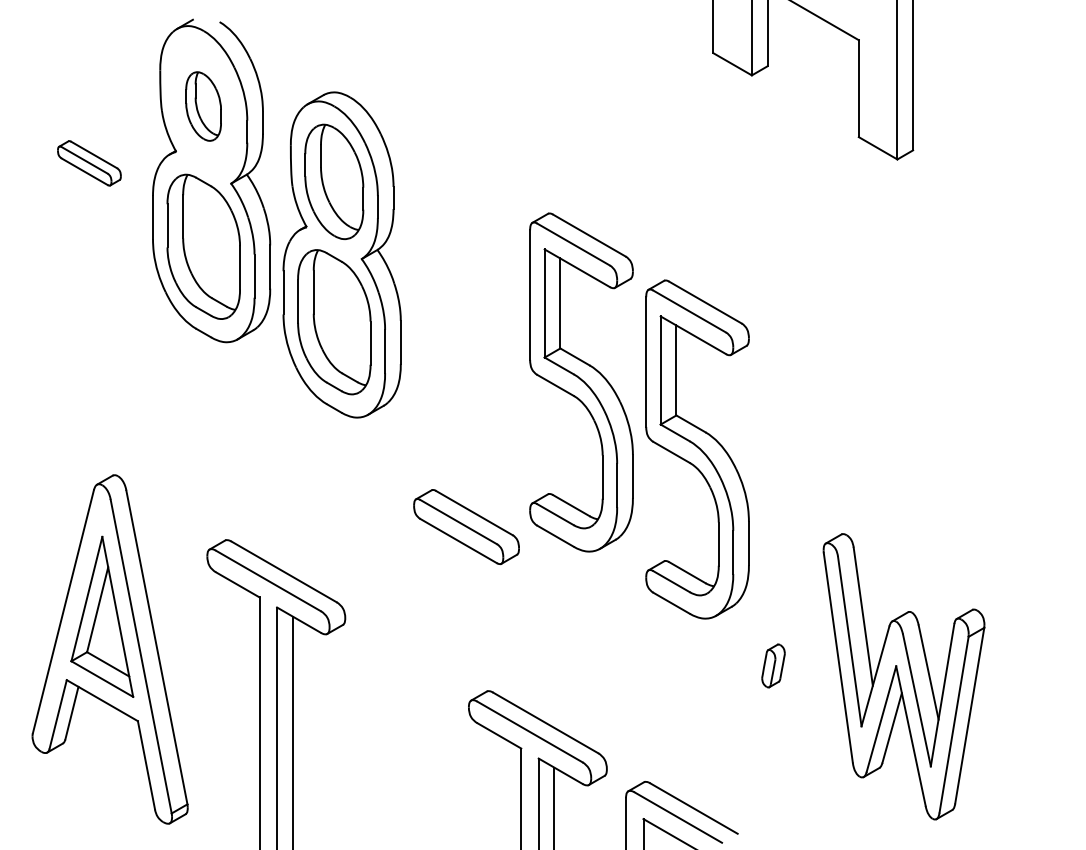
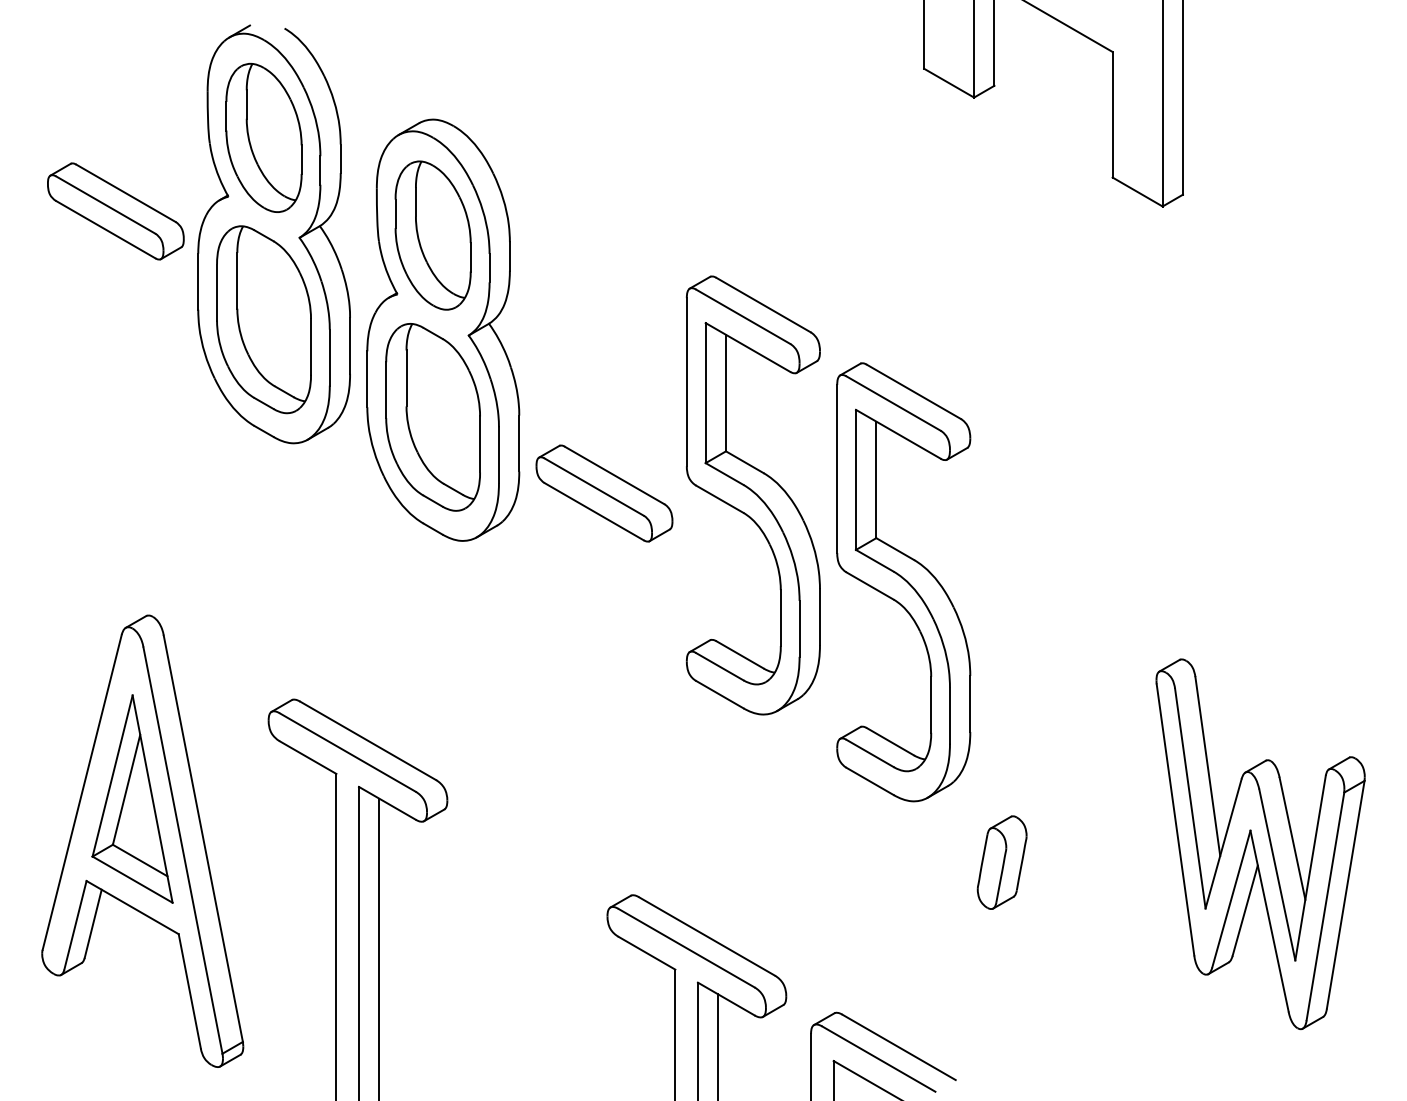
part: (203, 106) -> (263, 137), size x1.67
part: (89, 163) -> (115, 211), size x1.67
part: (466, 527) -> (604, 494), moved
part: (773, 665) -> (1002, 862), size x1.67
part: (903, 676) -> (1259, 843), moved

